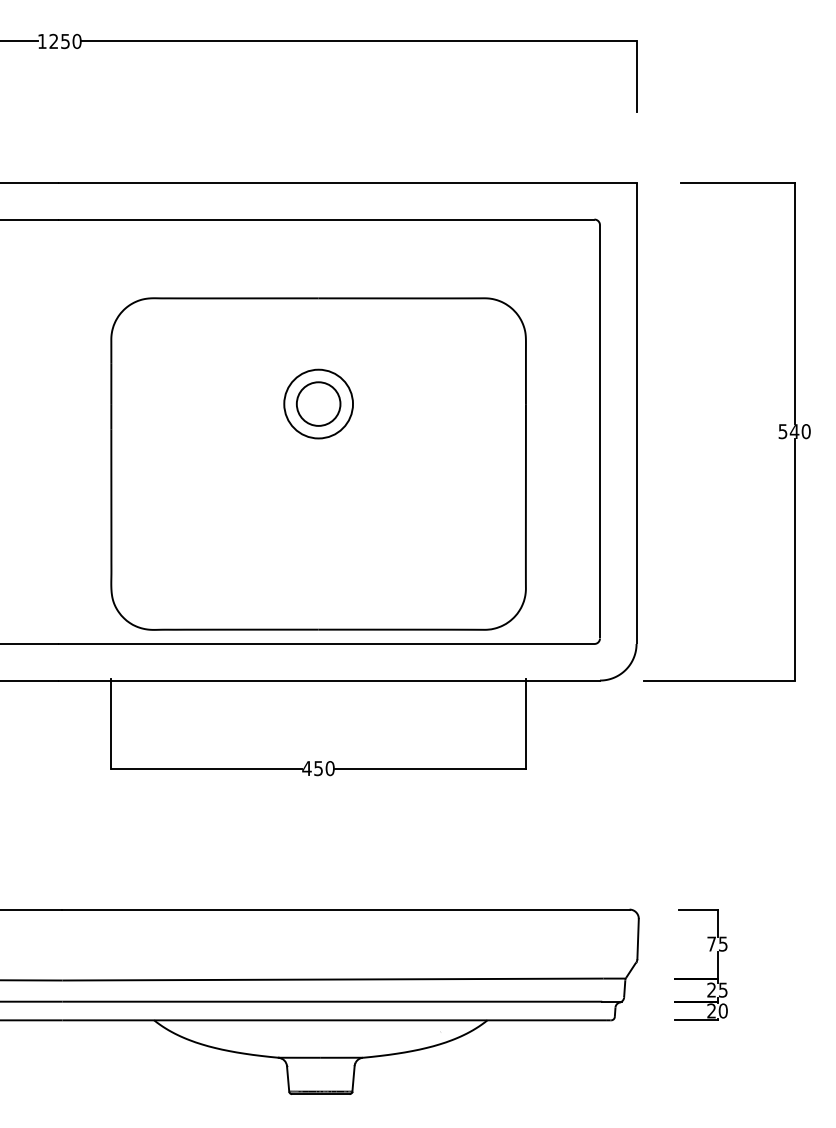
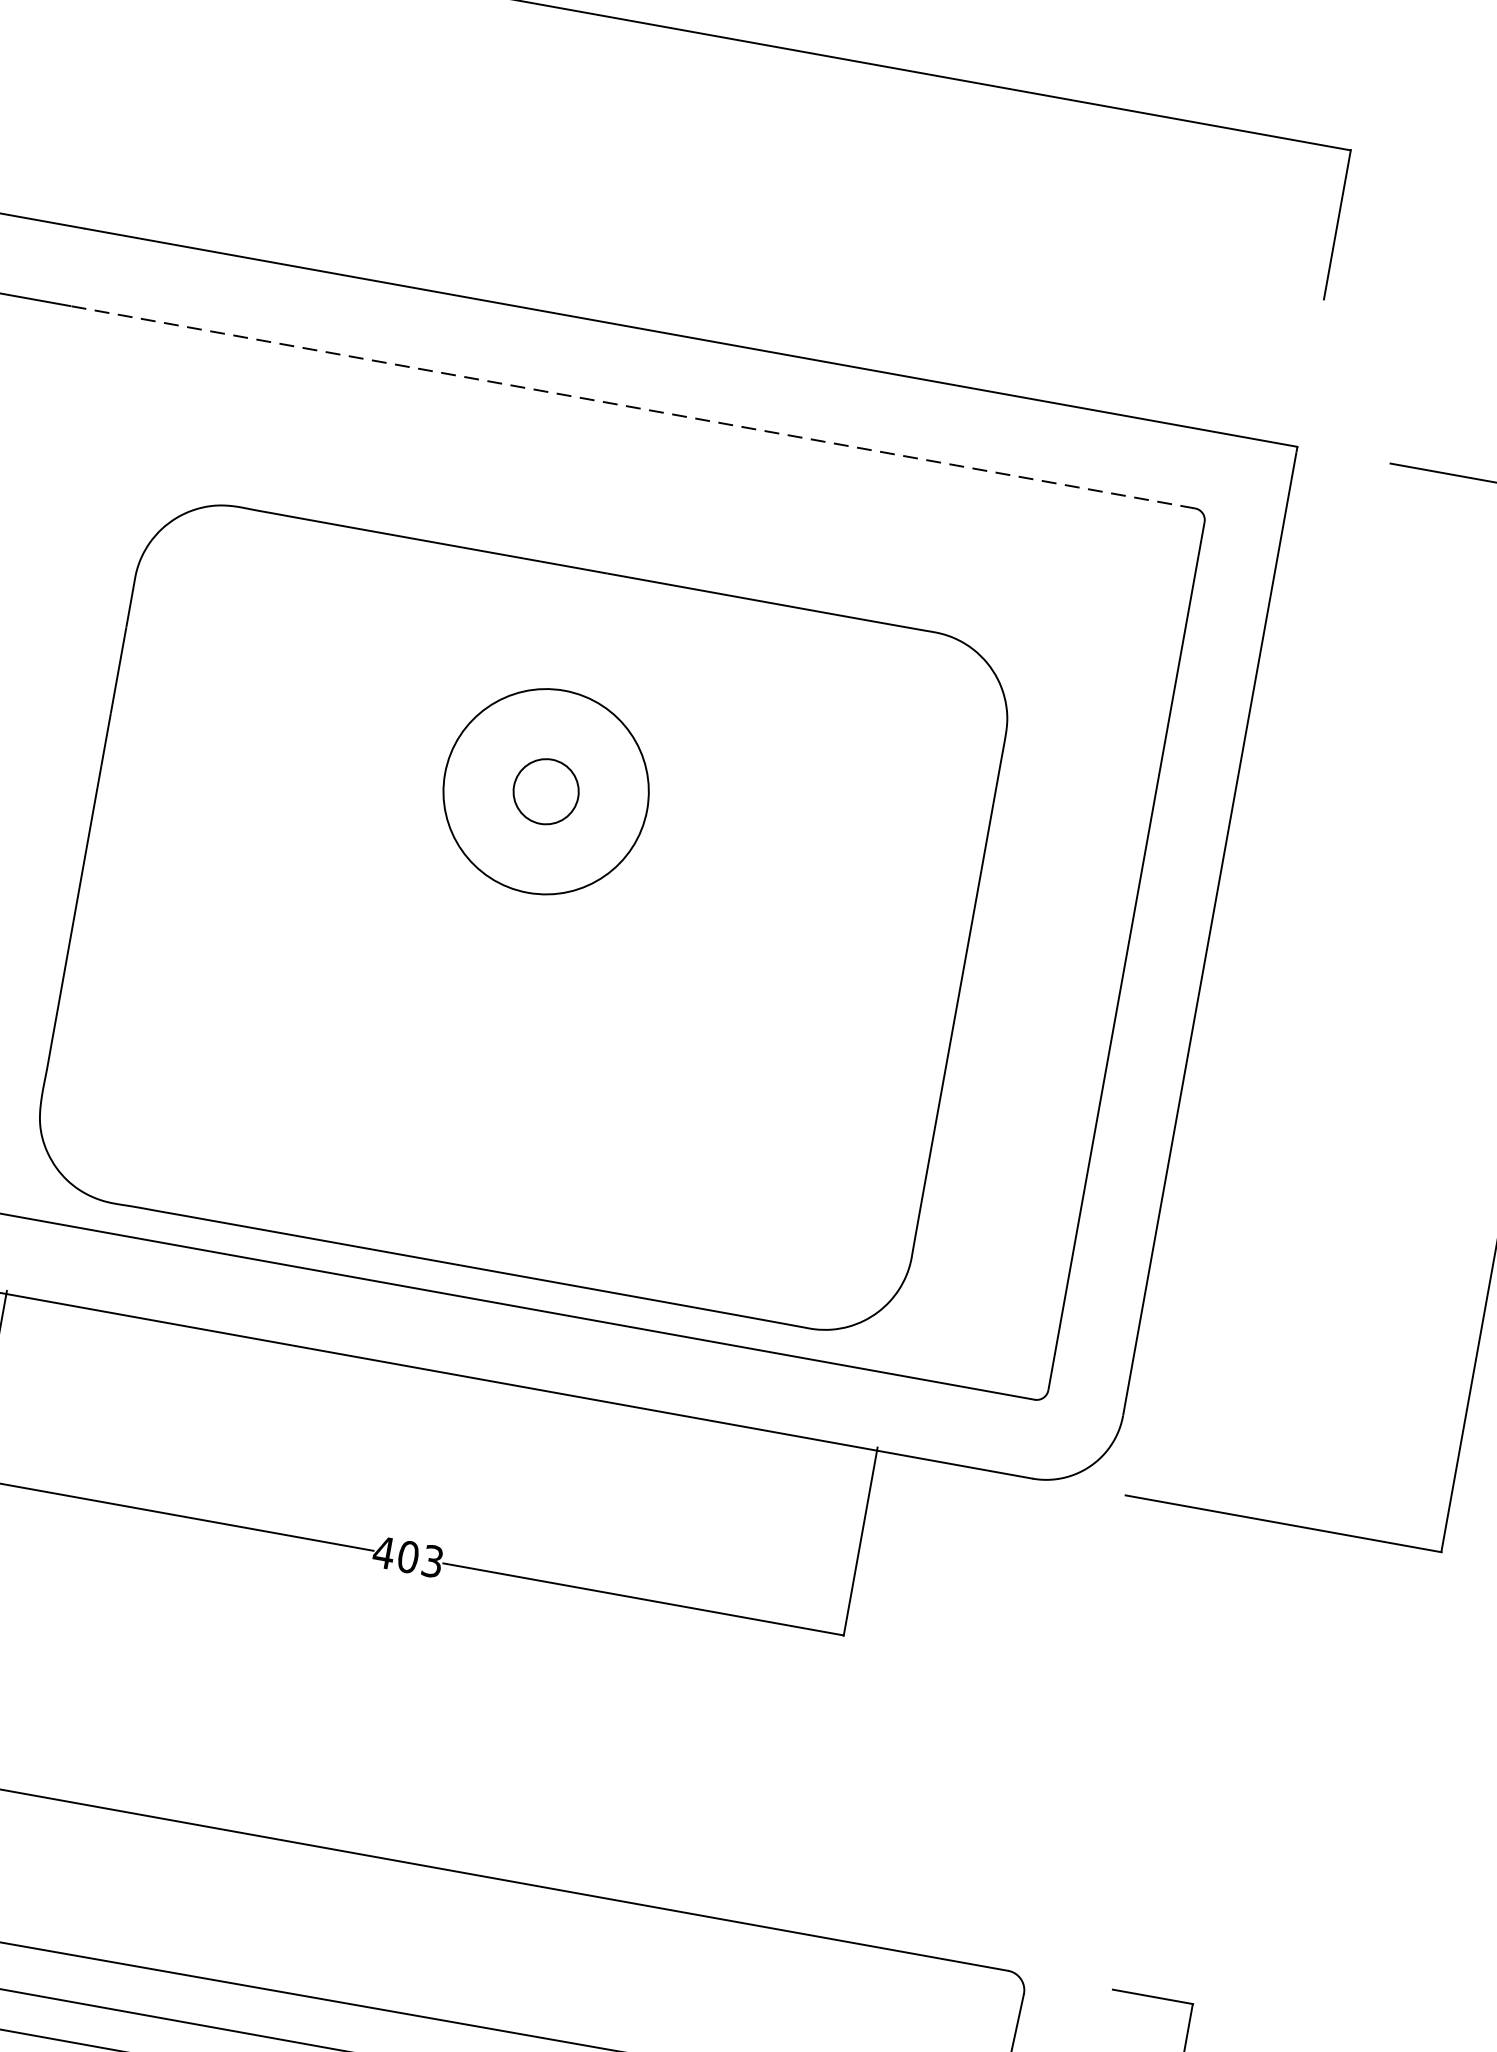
line: (326, 219) -> (632, 407), solid -> dashed
circle: (318, 403) -> (546, 790), size x0.7
circle: (318, 403) -> (546, 790), size x1.4
text: (324, 768) -> (420, 1559), 450 -> 403

